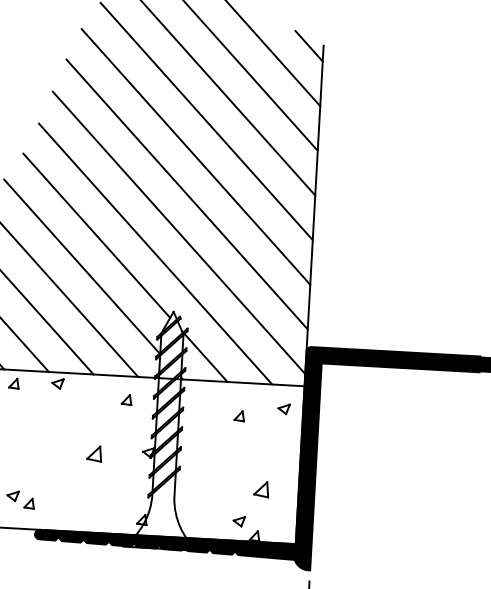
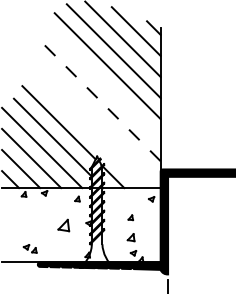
line: (195, 157) -> (103, 83), removed
line: (187, 193) -> (100, 100), solid -> dashed
line: (178, 233) -> (97, 119), removed
line: (154, 253) -> (86, 129), removed
part: (238, 415) -> (130, 217), moved
part: (94, 452) -> (63, 224), size x1.6
part: (260, 489) -> (130, 237), moved

